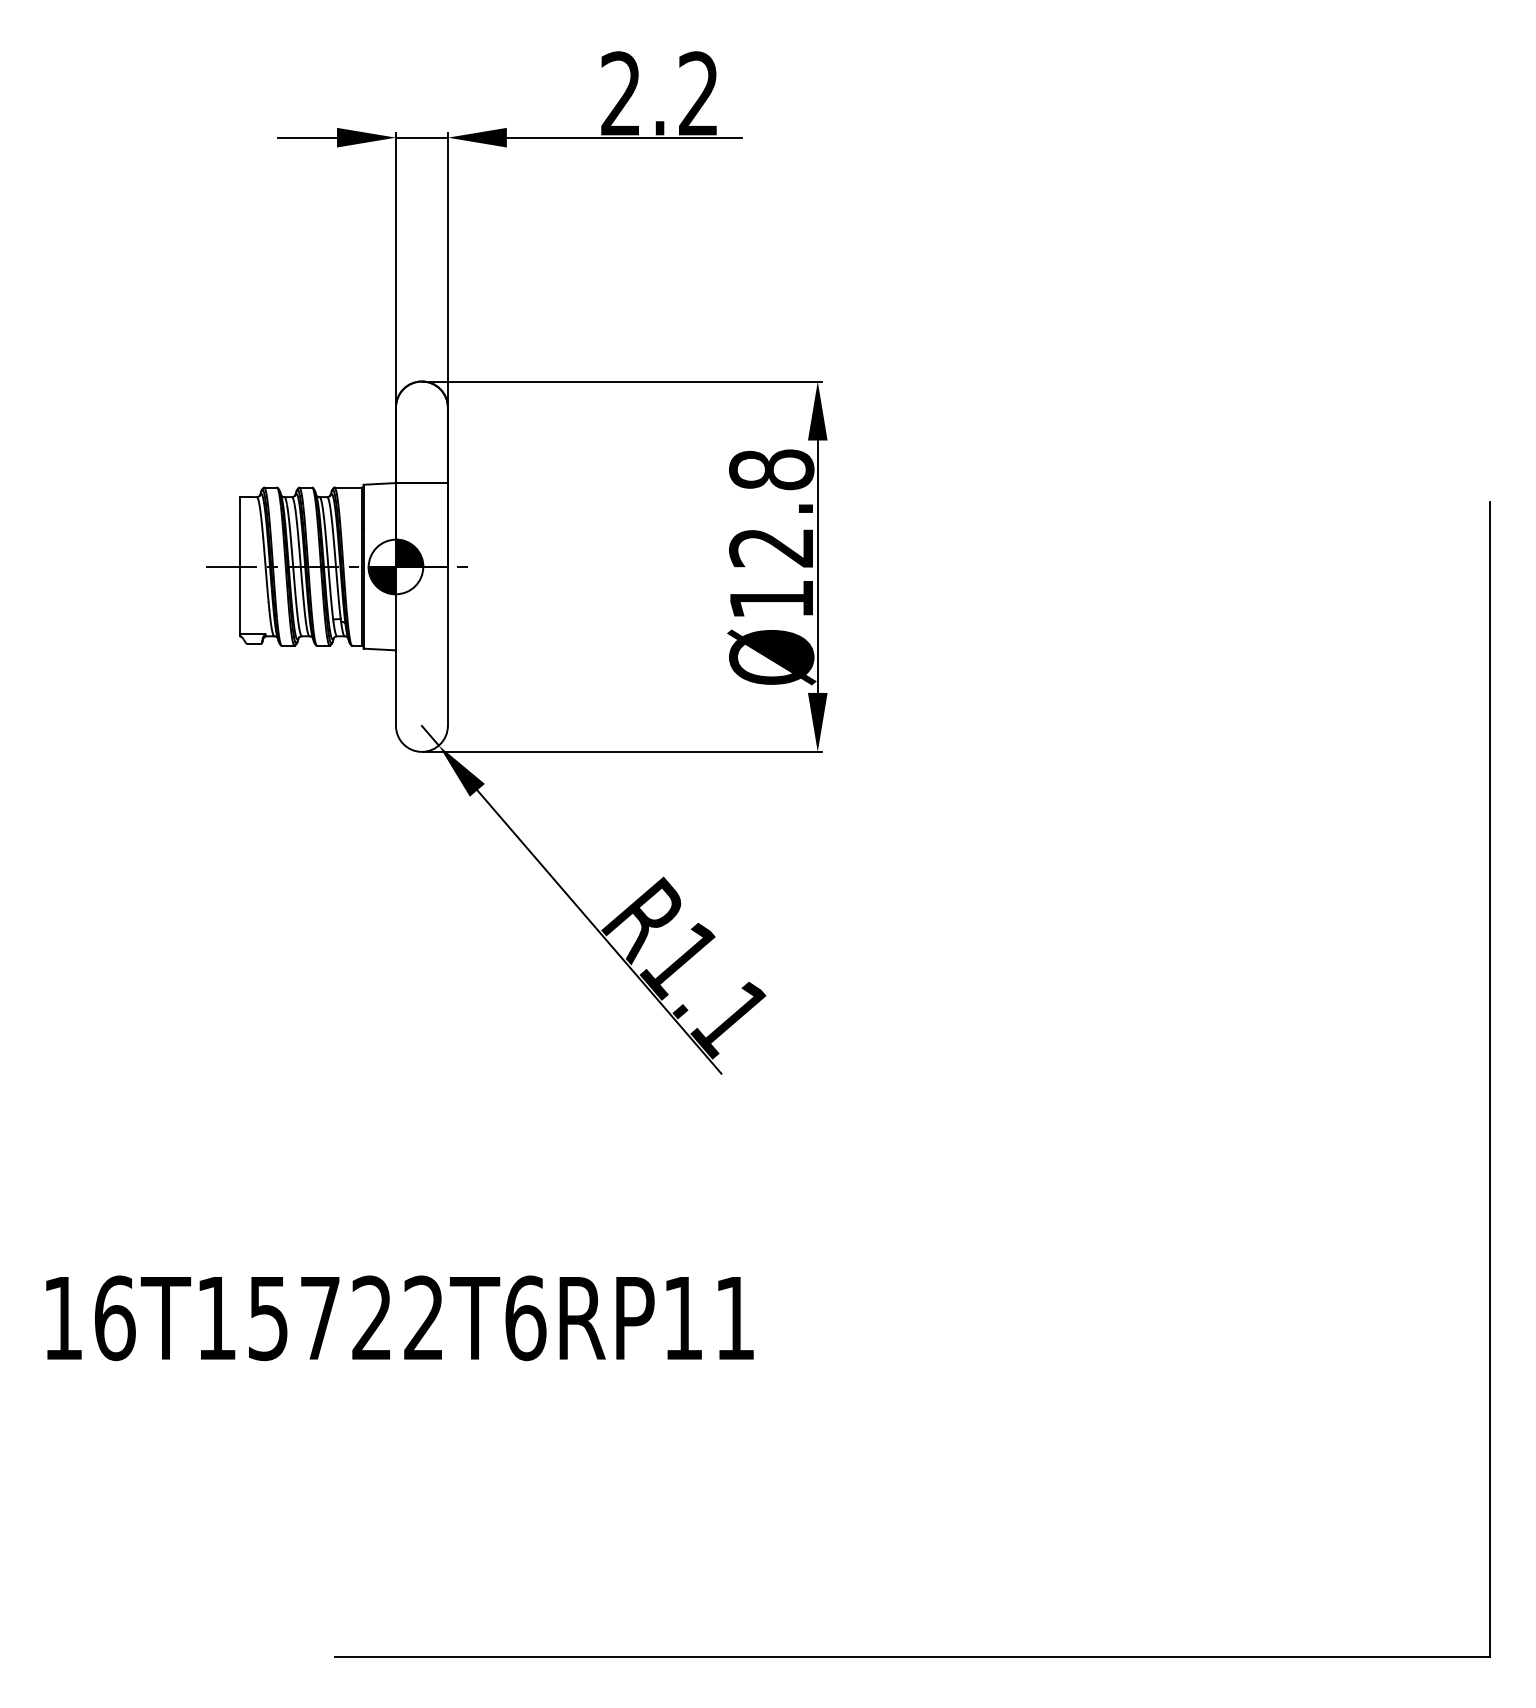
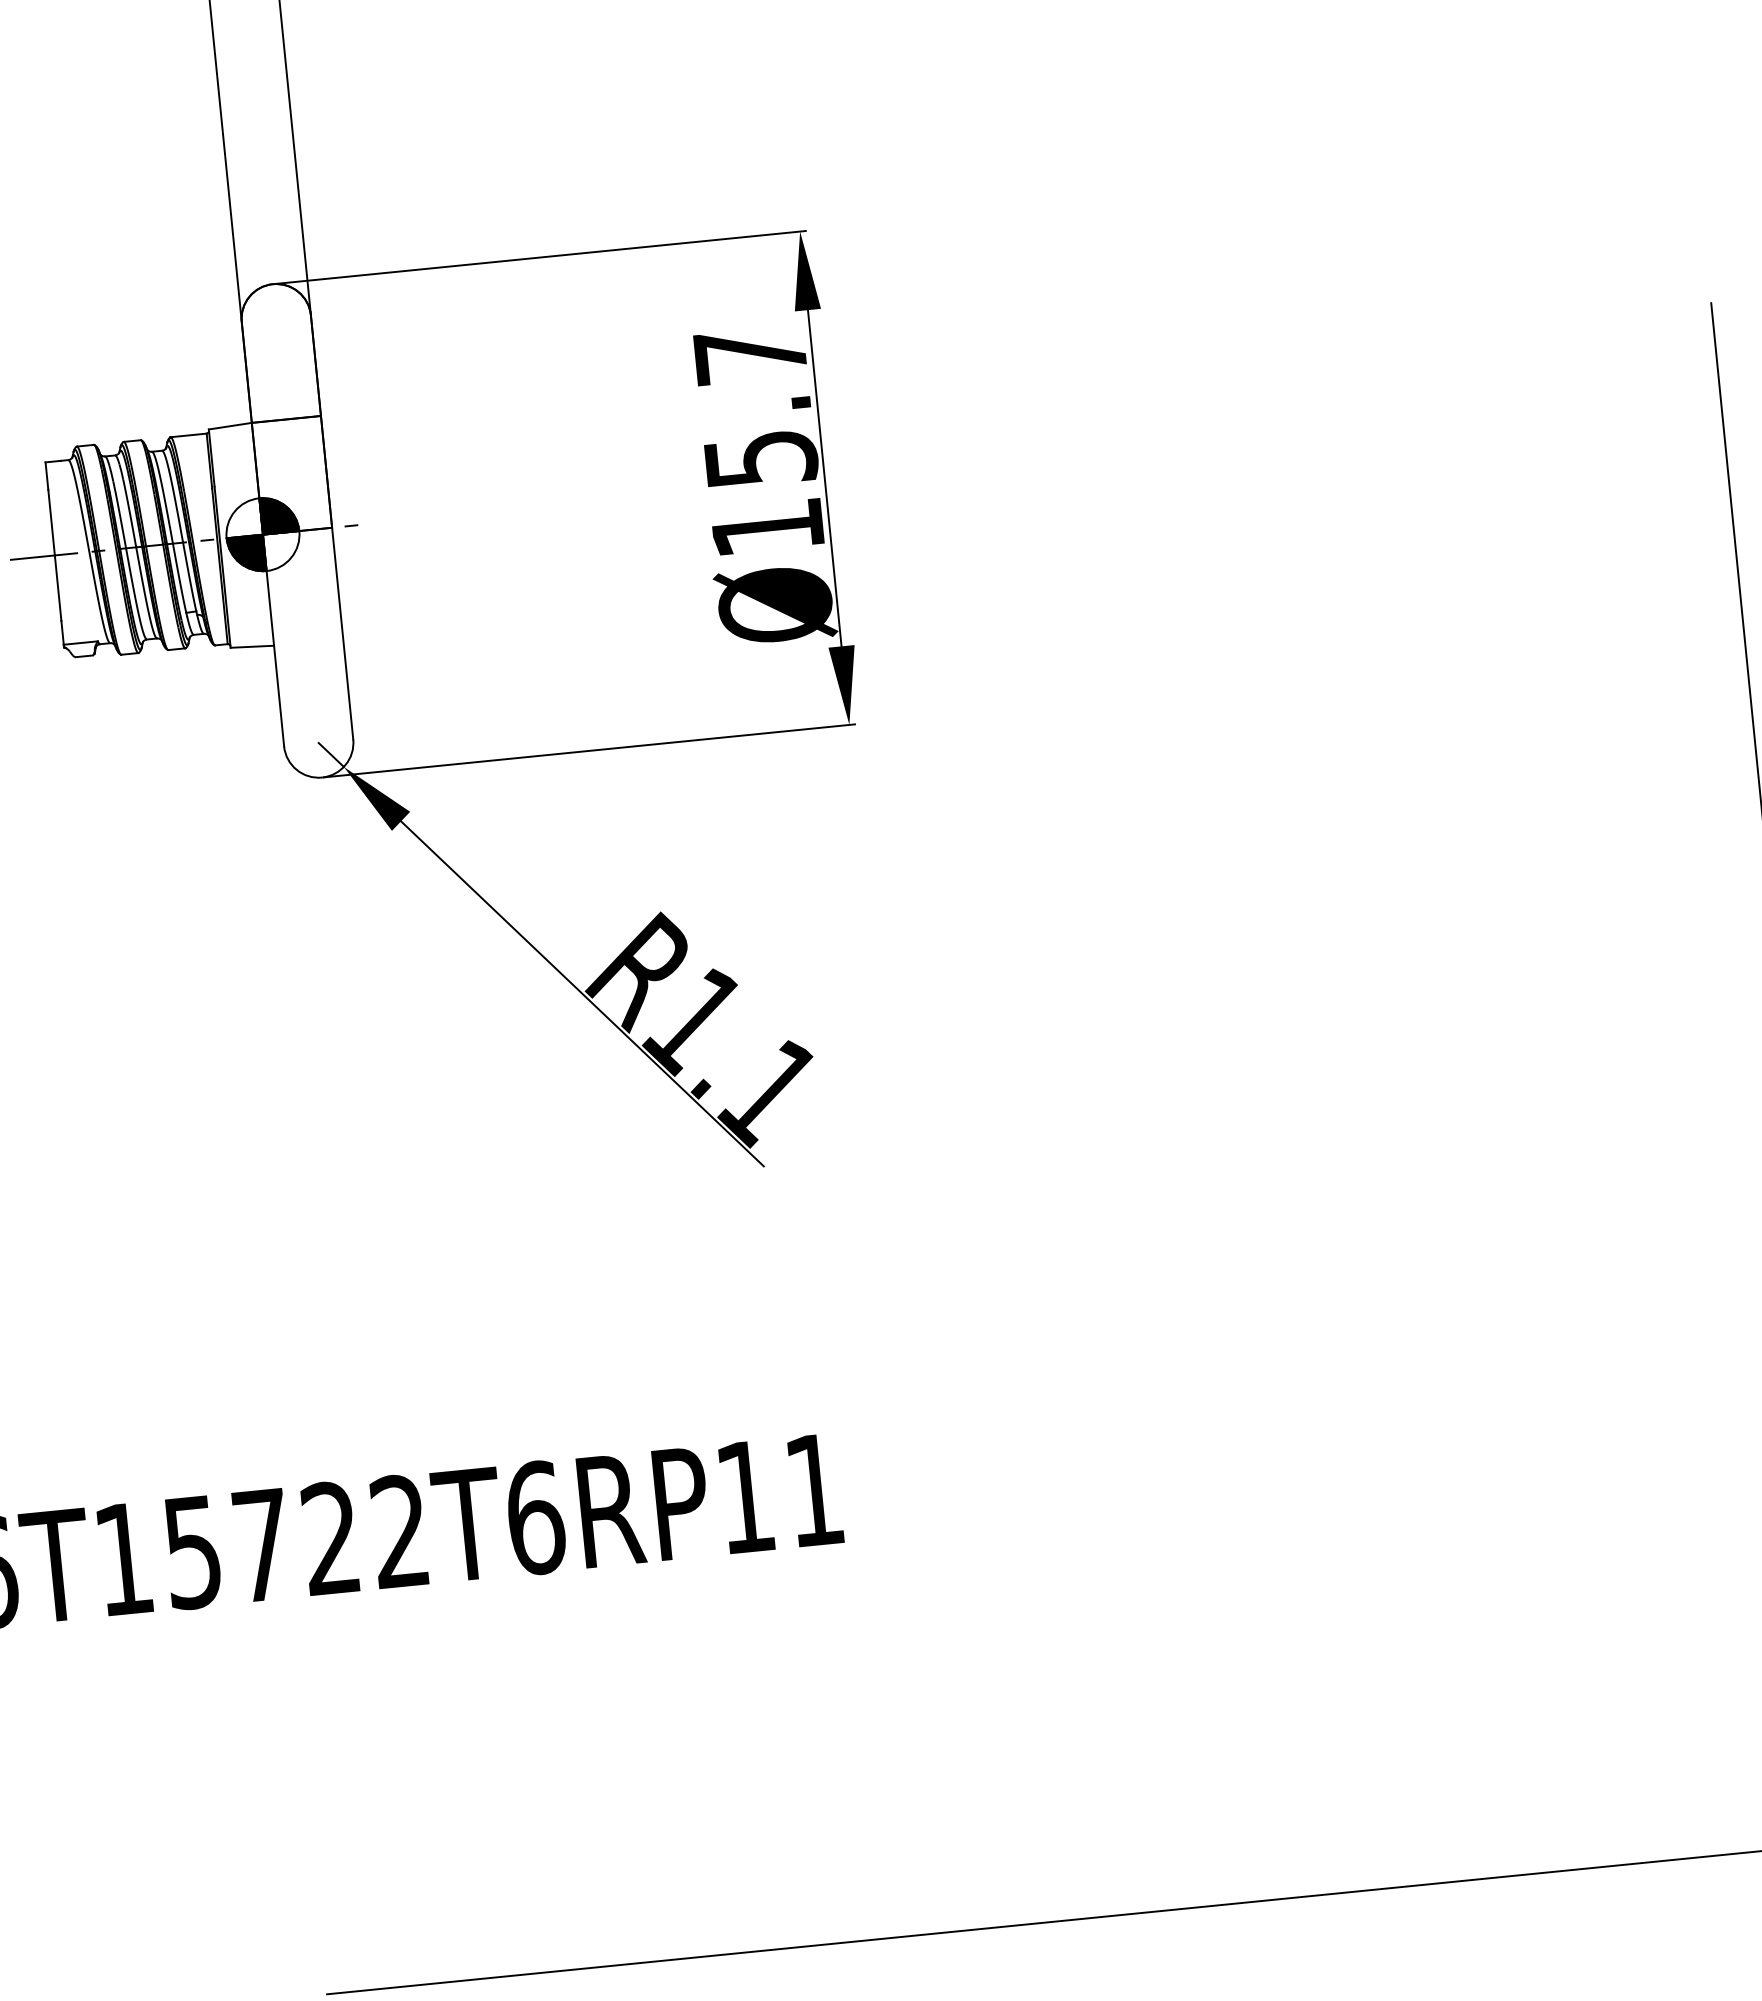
text: (771, 508) -> (755, 406), Ø12.8 -> Ø15.7

